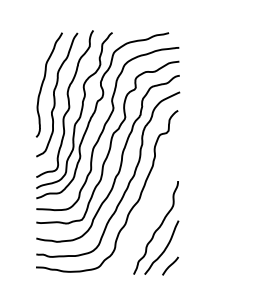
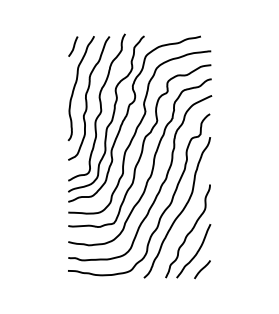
curve: (41, 43) -> (73, 46), added
curve: (148, 208) -> (180, 211), added

